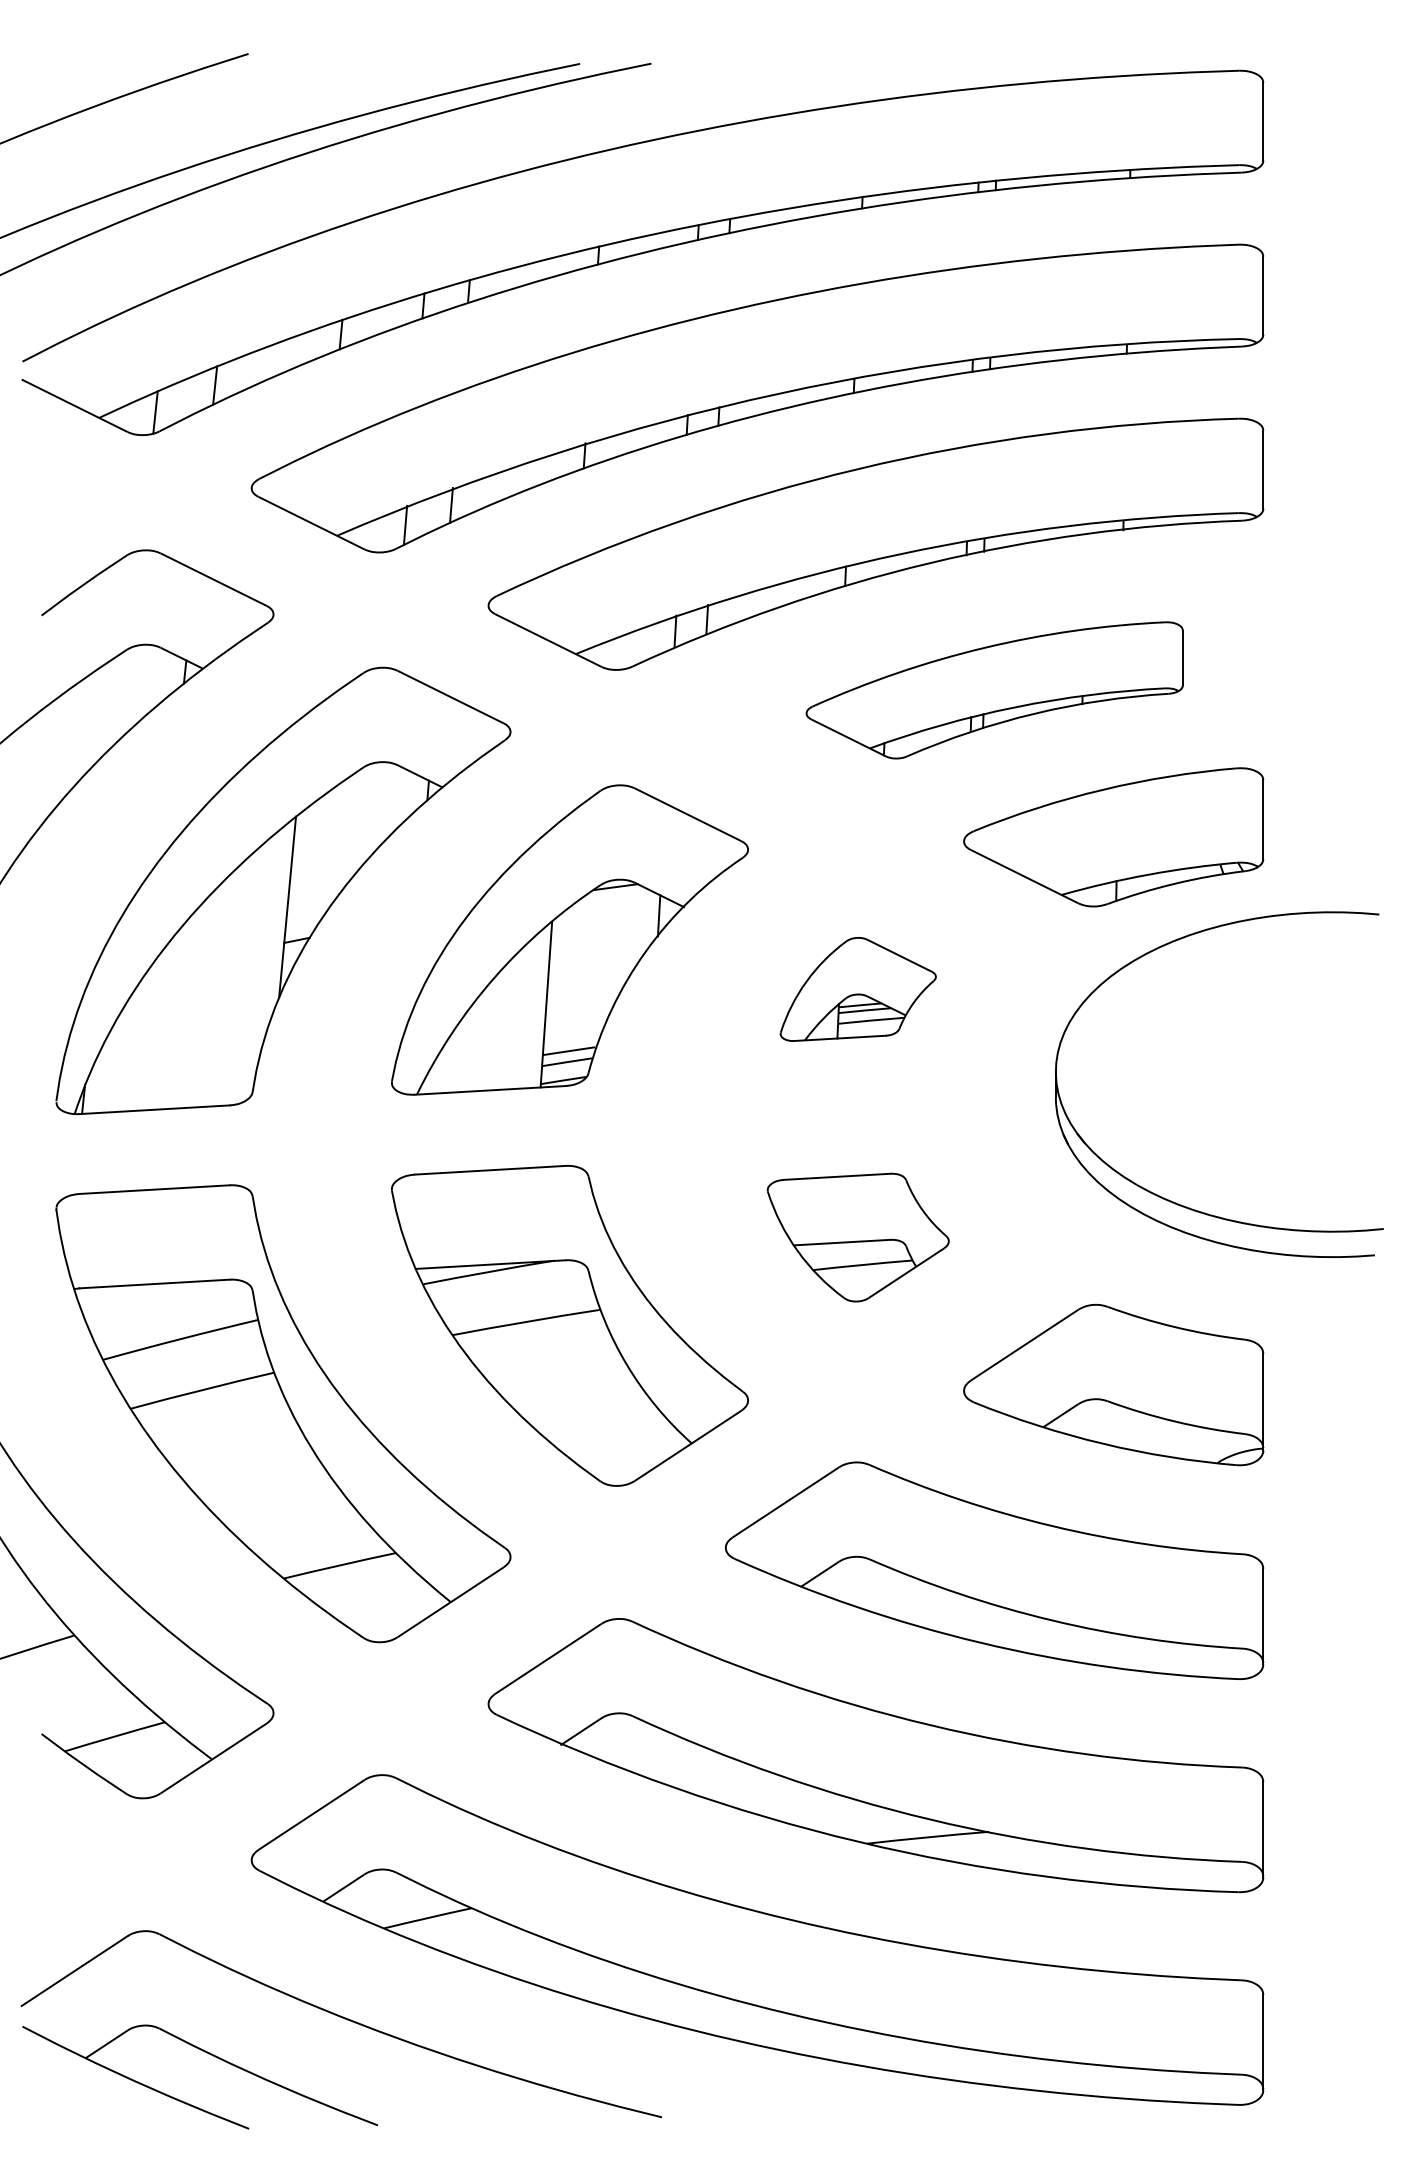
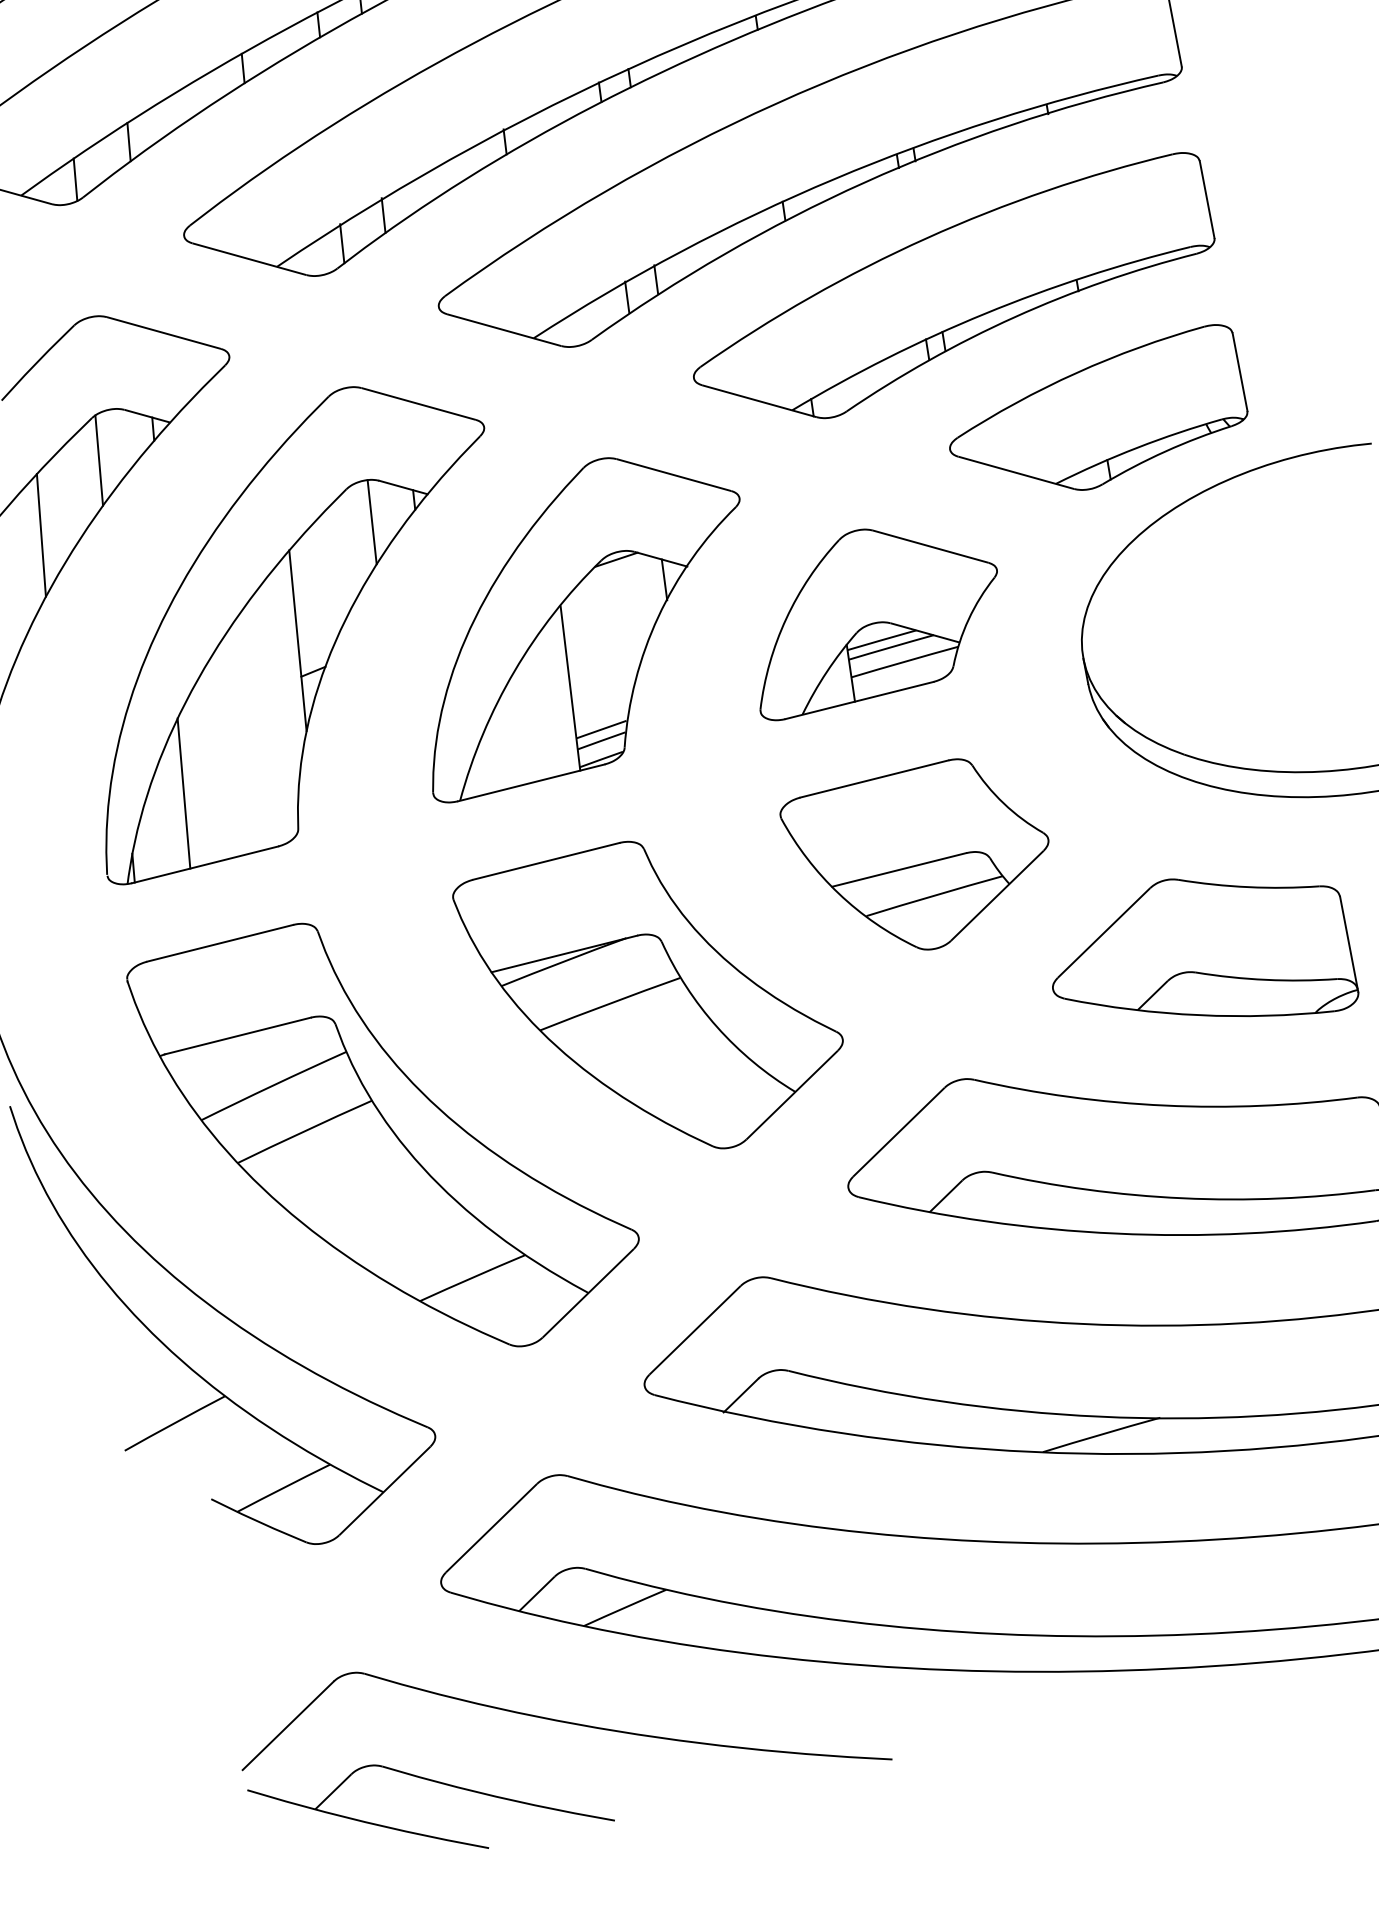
part: (994, 690) -> (951, 295), size x1.43
line: (125, 692) -> (98, 460), added
line: (55, 755) -> (41, 535), added
line: (382, 804) -> (371, 522), added
part: (858, 989) -> (874, 614), size x1.67
line: (146, 1035) -> (183, 793), added
part: (858, 1237) -> (920, 858), size x1.43

